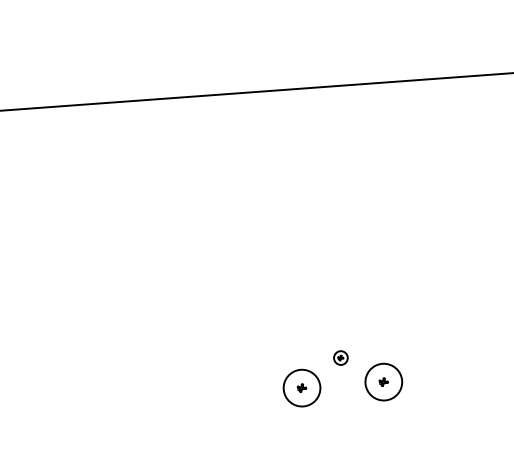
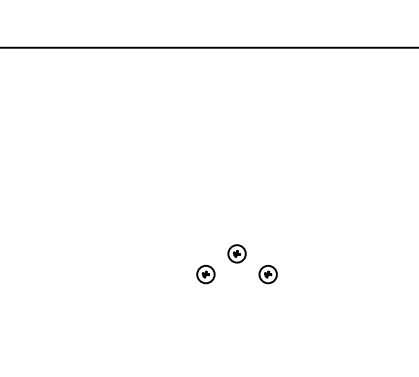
part: (340, 357) -> (236, 253), size x1.67
circle: (382, 382) -> (267, 274), size x0.62
circle: (301, 388) -> (205, 274), size x0.62

